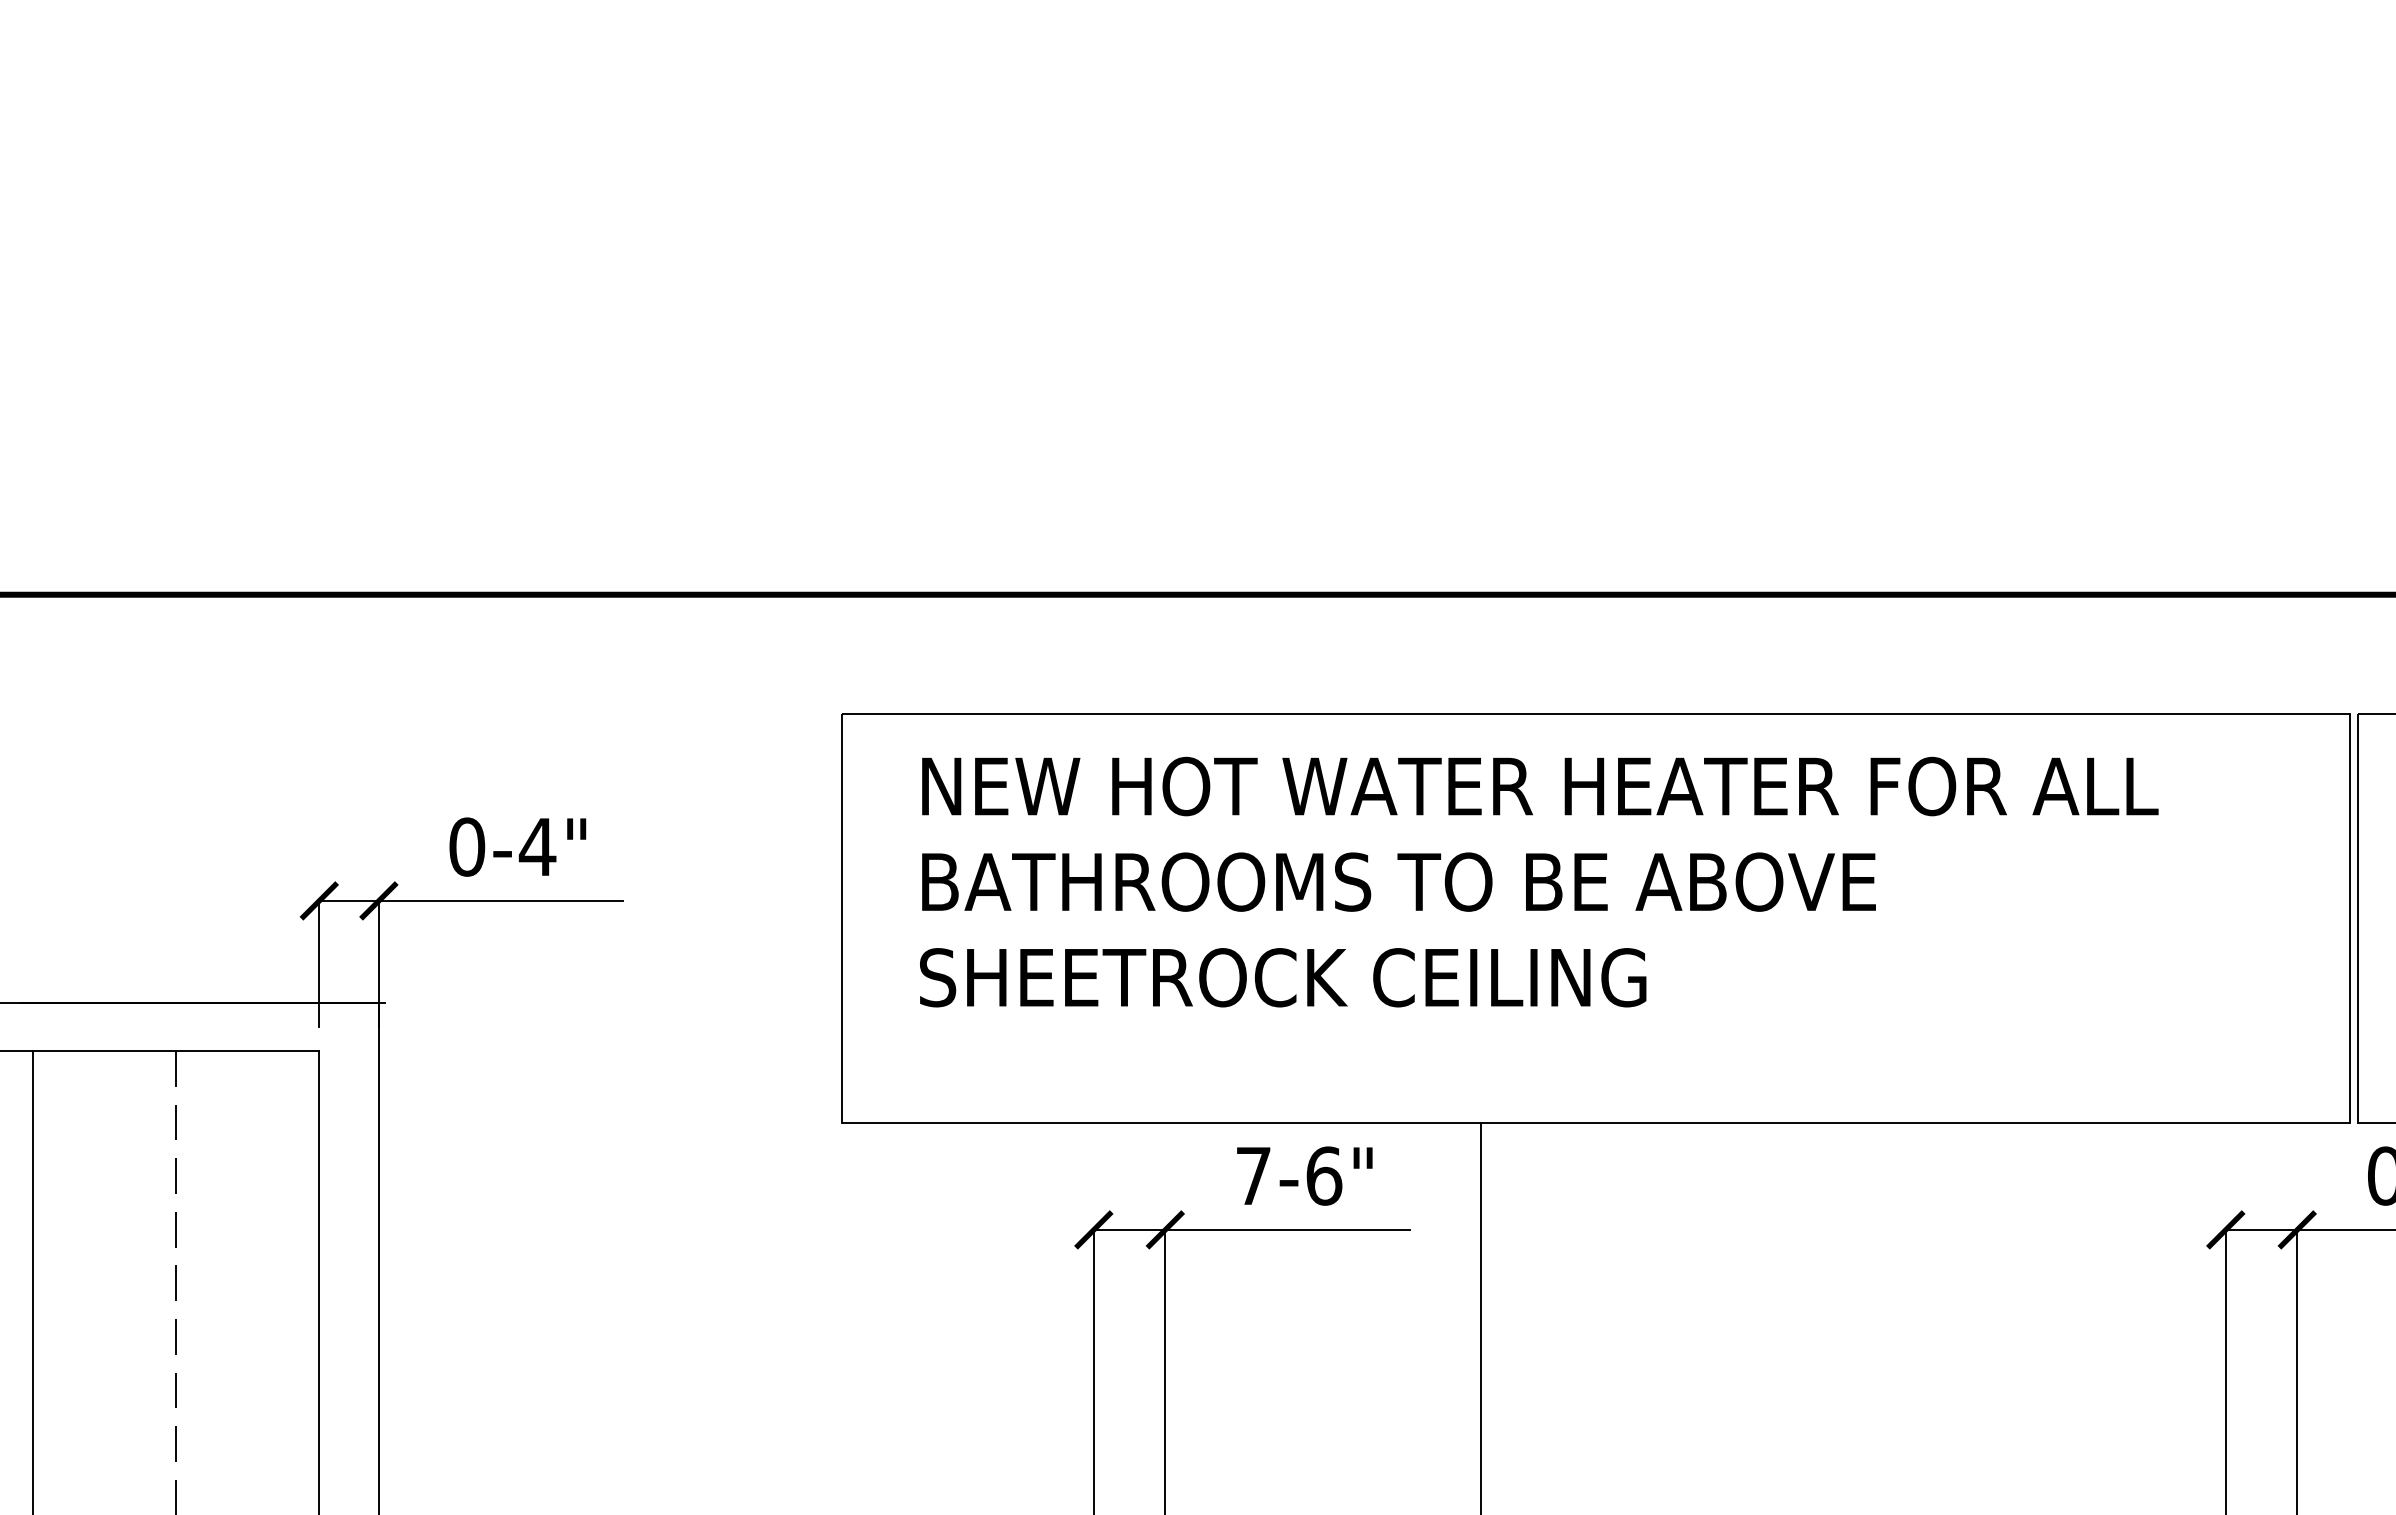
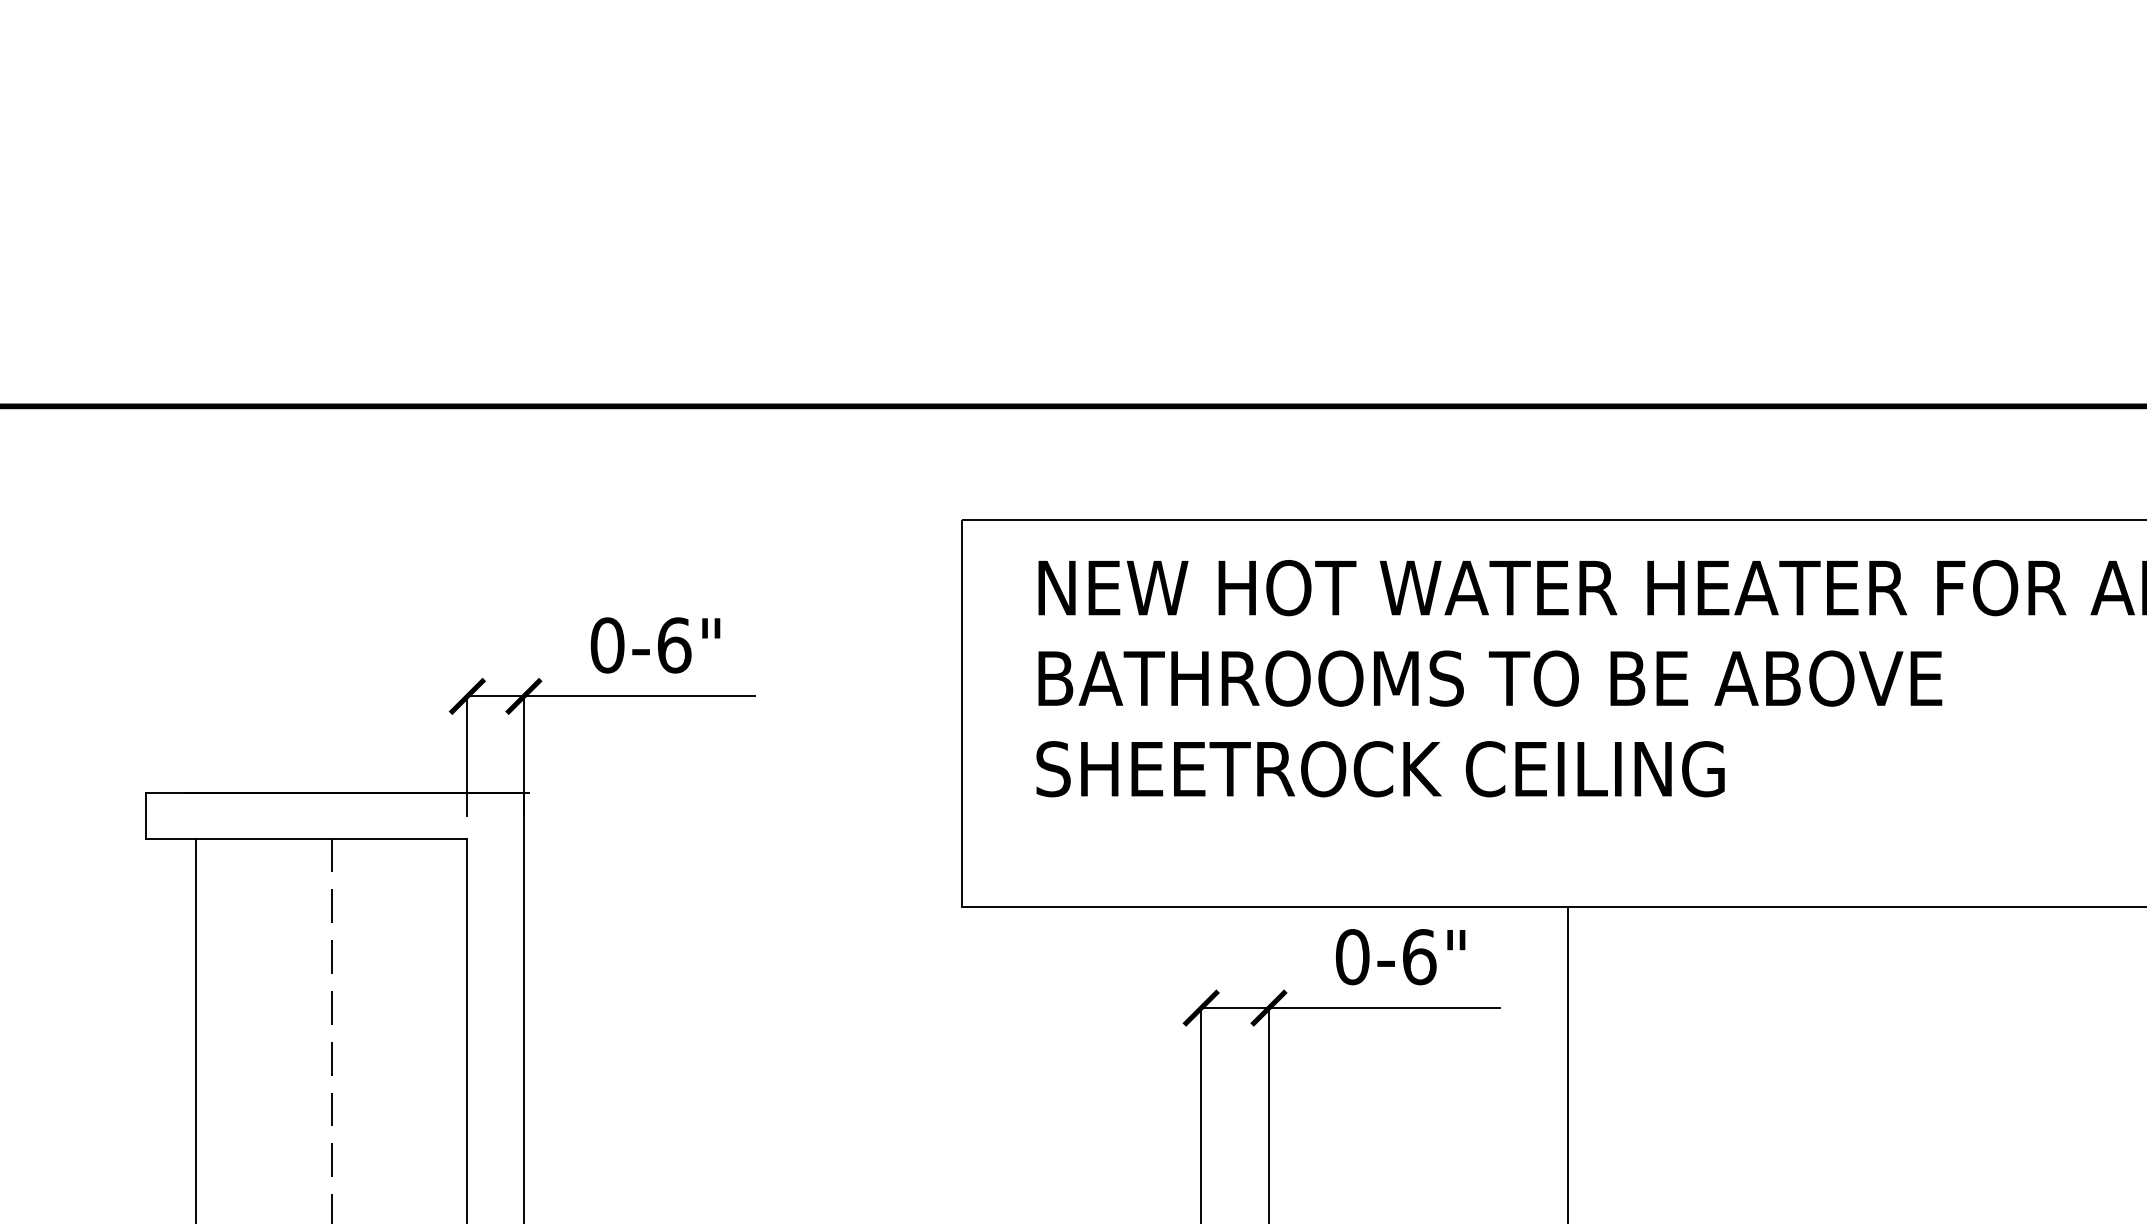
text: (537, 846) -> (674, 644), 0-4" -> 0-6"
text: (1253, 1175) -> (1352, 956), 7-6" -> 0-6"

